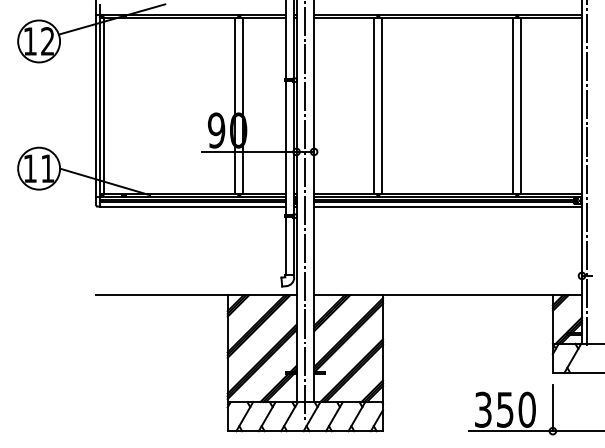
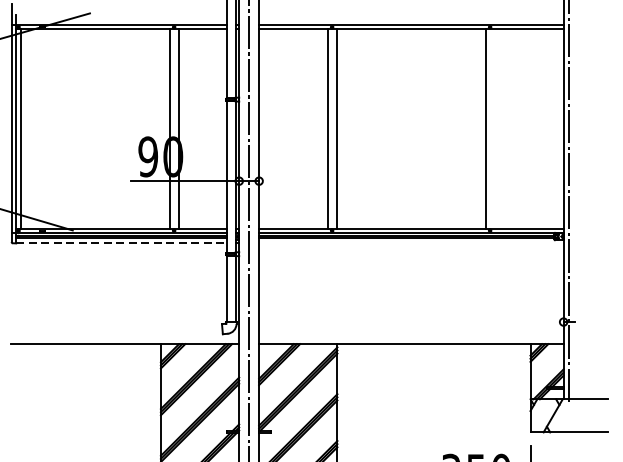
line: (521, 105) -> (494, 128), removed
line: (192, 206) -> (120, 243), solid -> dashed
line: (448, 206) -> (411, 243), removed

